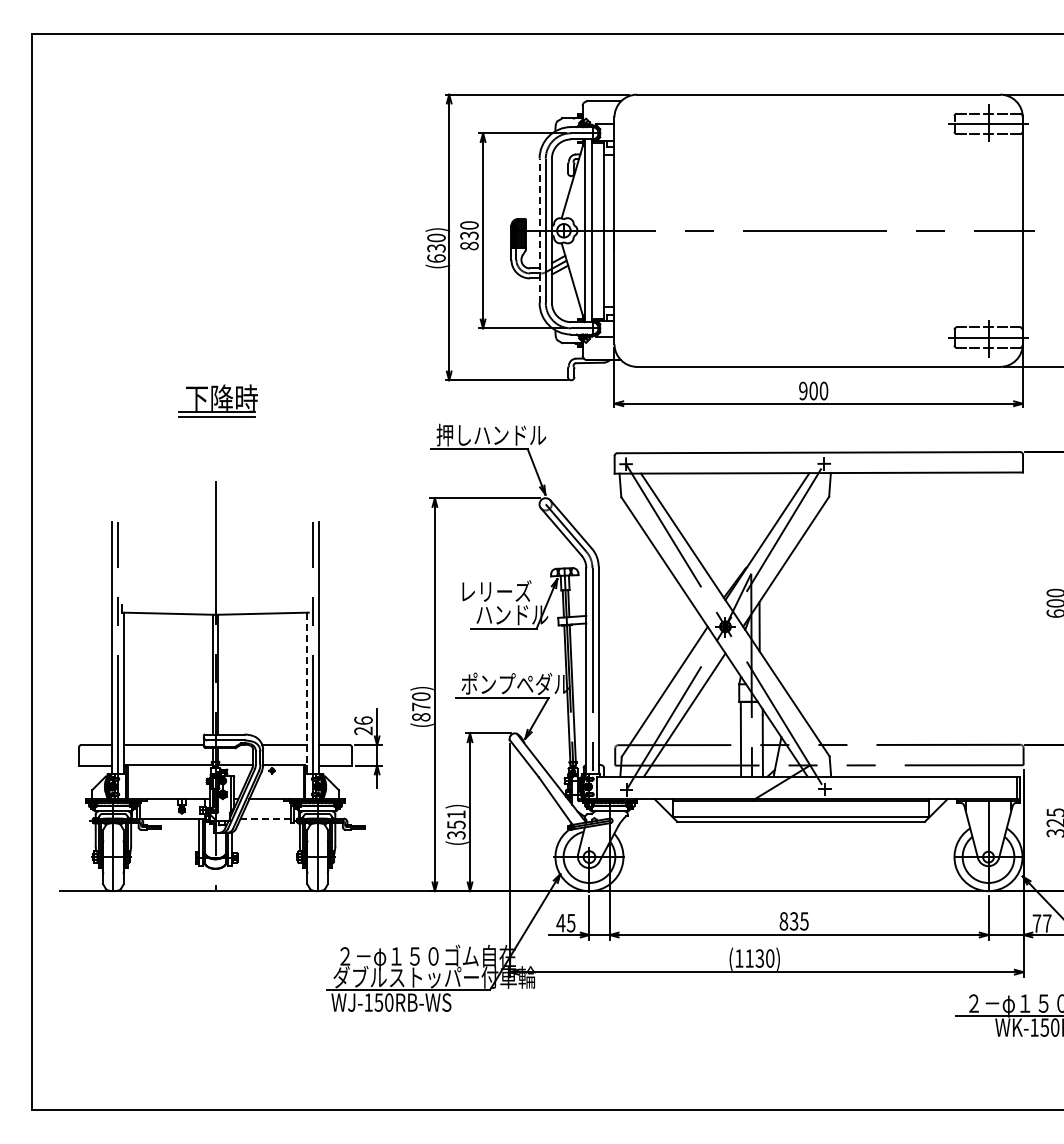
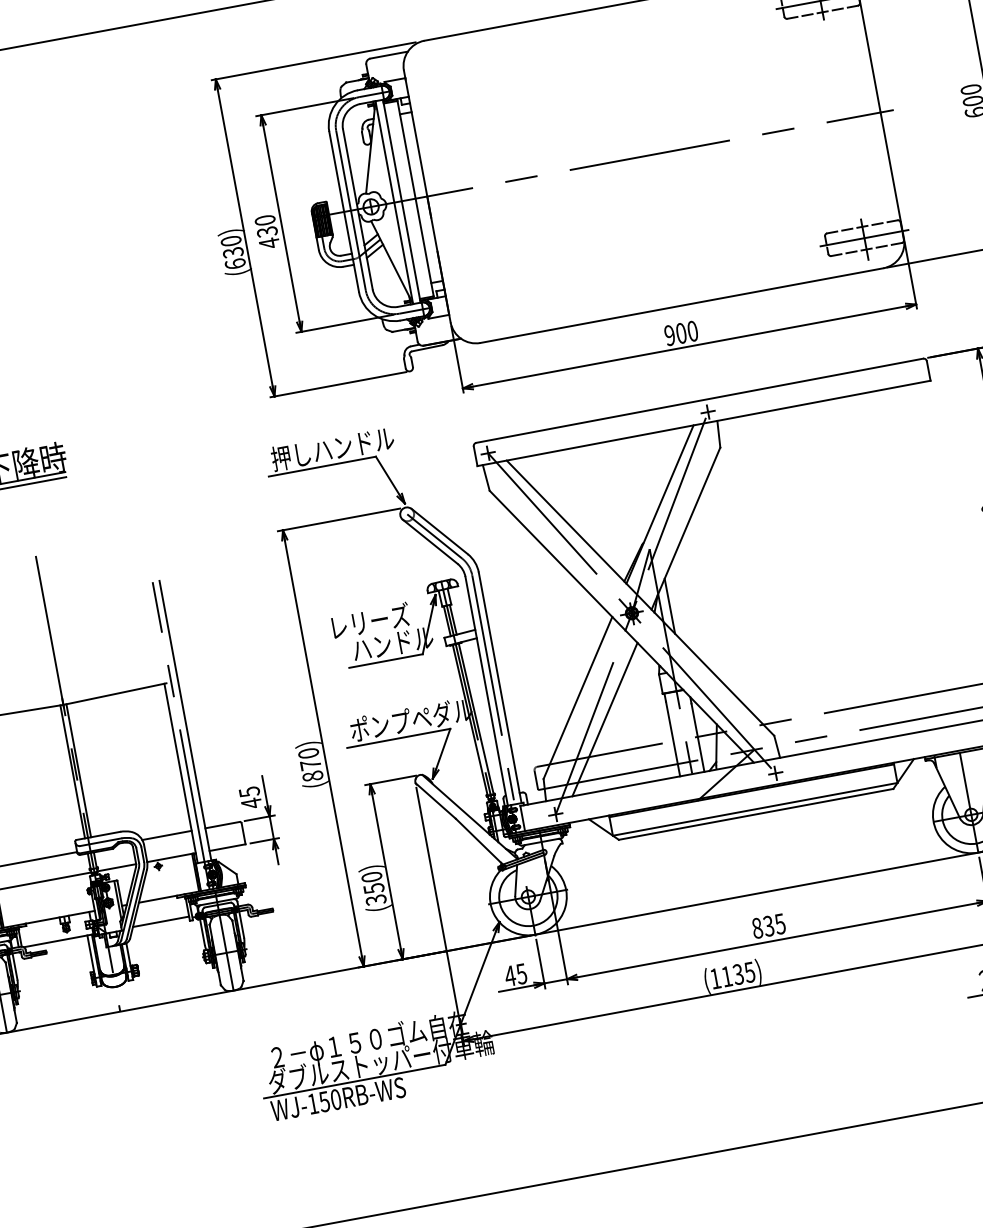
line: (539, 230) -> (343, 211), dashed -> solid
text: (469, 245) -> (269, 242), 830 -> 430
line: (306, 693) -> (180, 773), dashed -> solid
text: (363, 725) -> (250, 797), 26 -> 45
text: (456, 814) -> (372, 876), (351) -> (350)
line: (265, 819) -> (161, 921), dashed -> solid
text: (769, 958) -> (749, 972), (1130) -> (1135)

